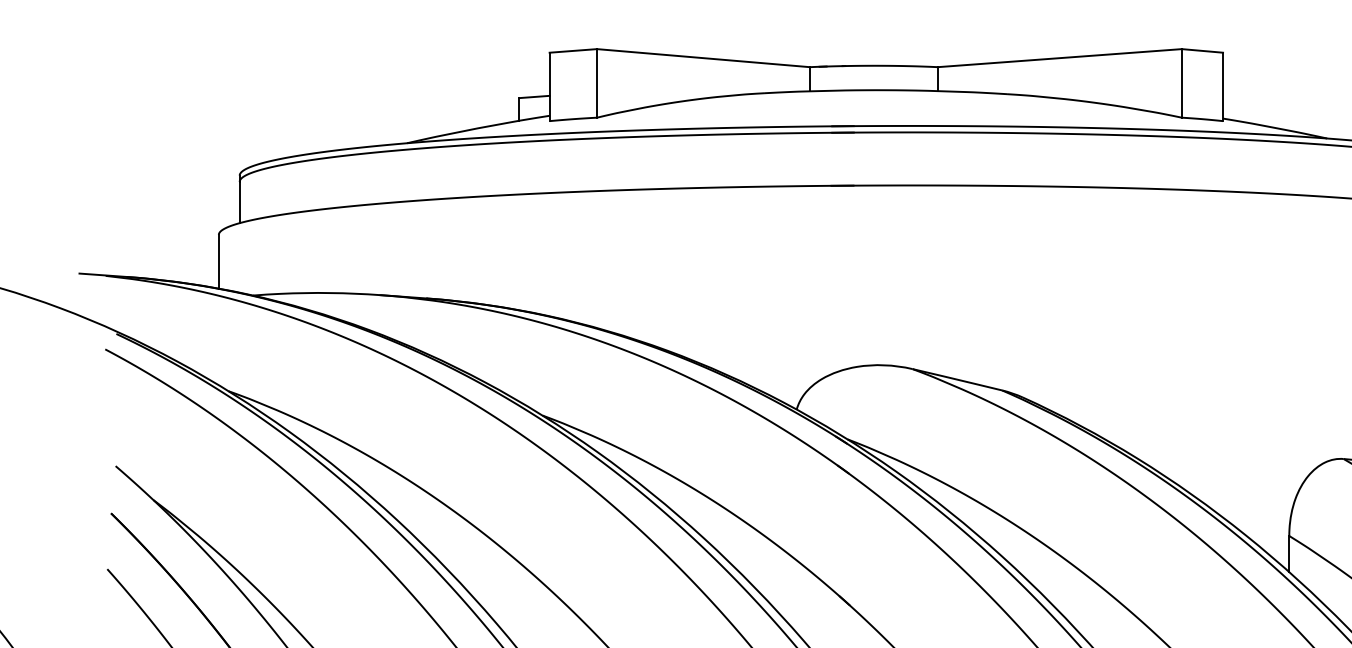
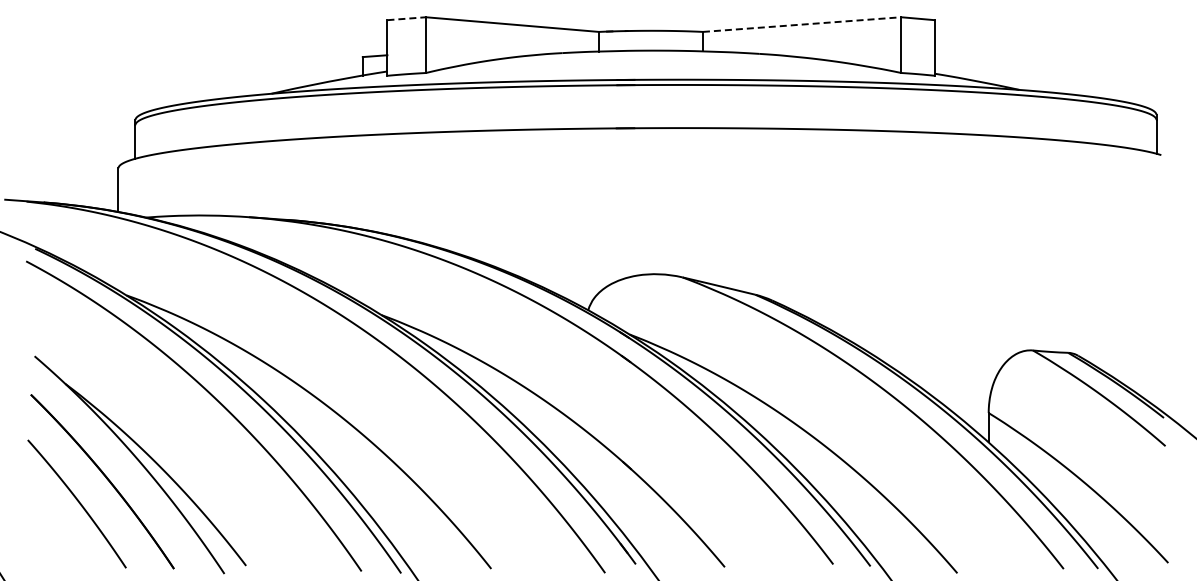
line: (574, 50) -> (407, 18), solid -> dashed
line: (1060, 58) -> (802, 24), solid -> dashed

